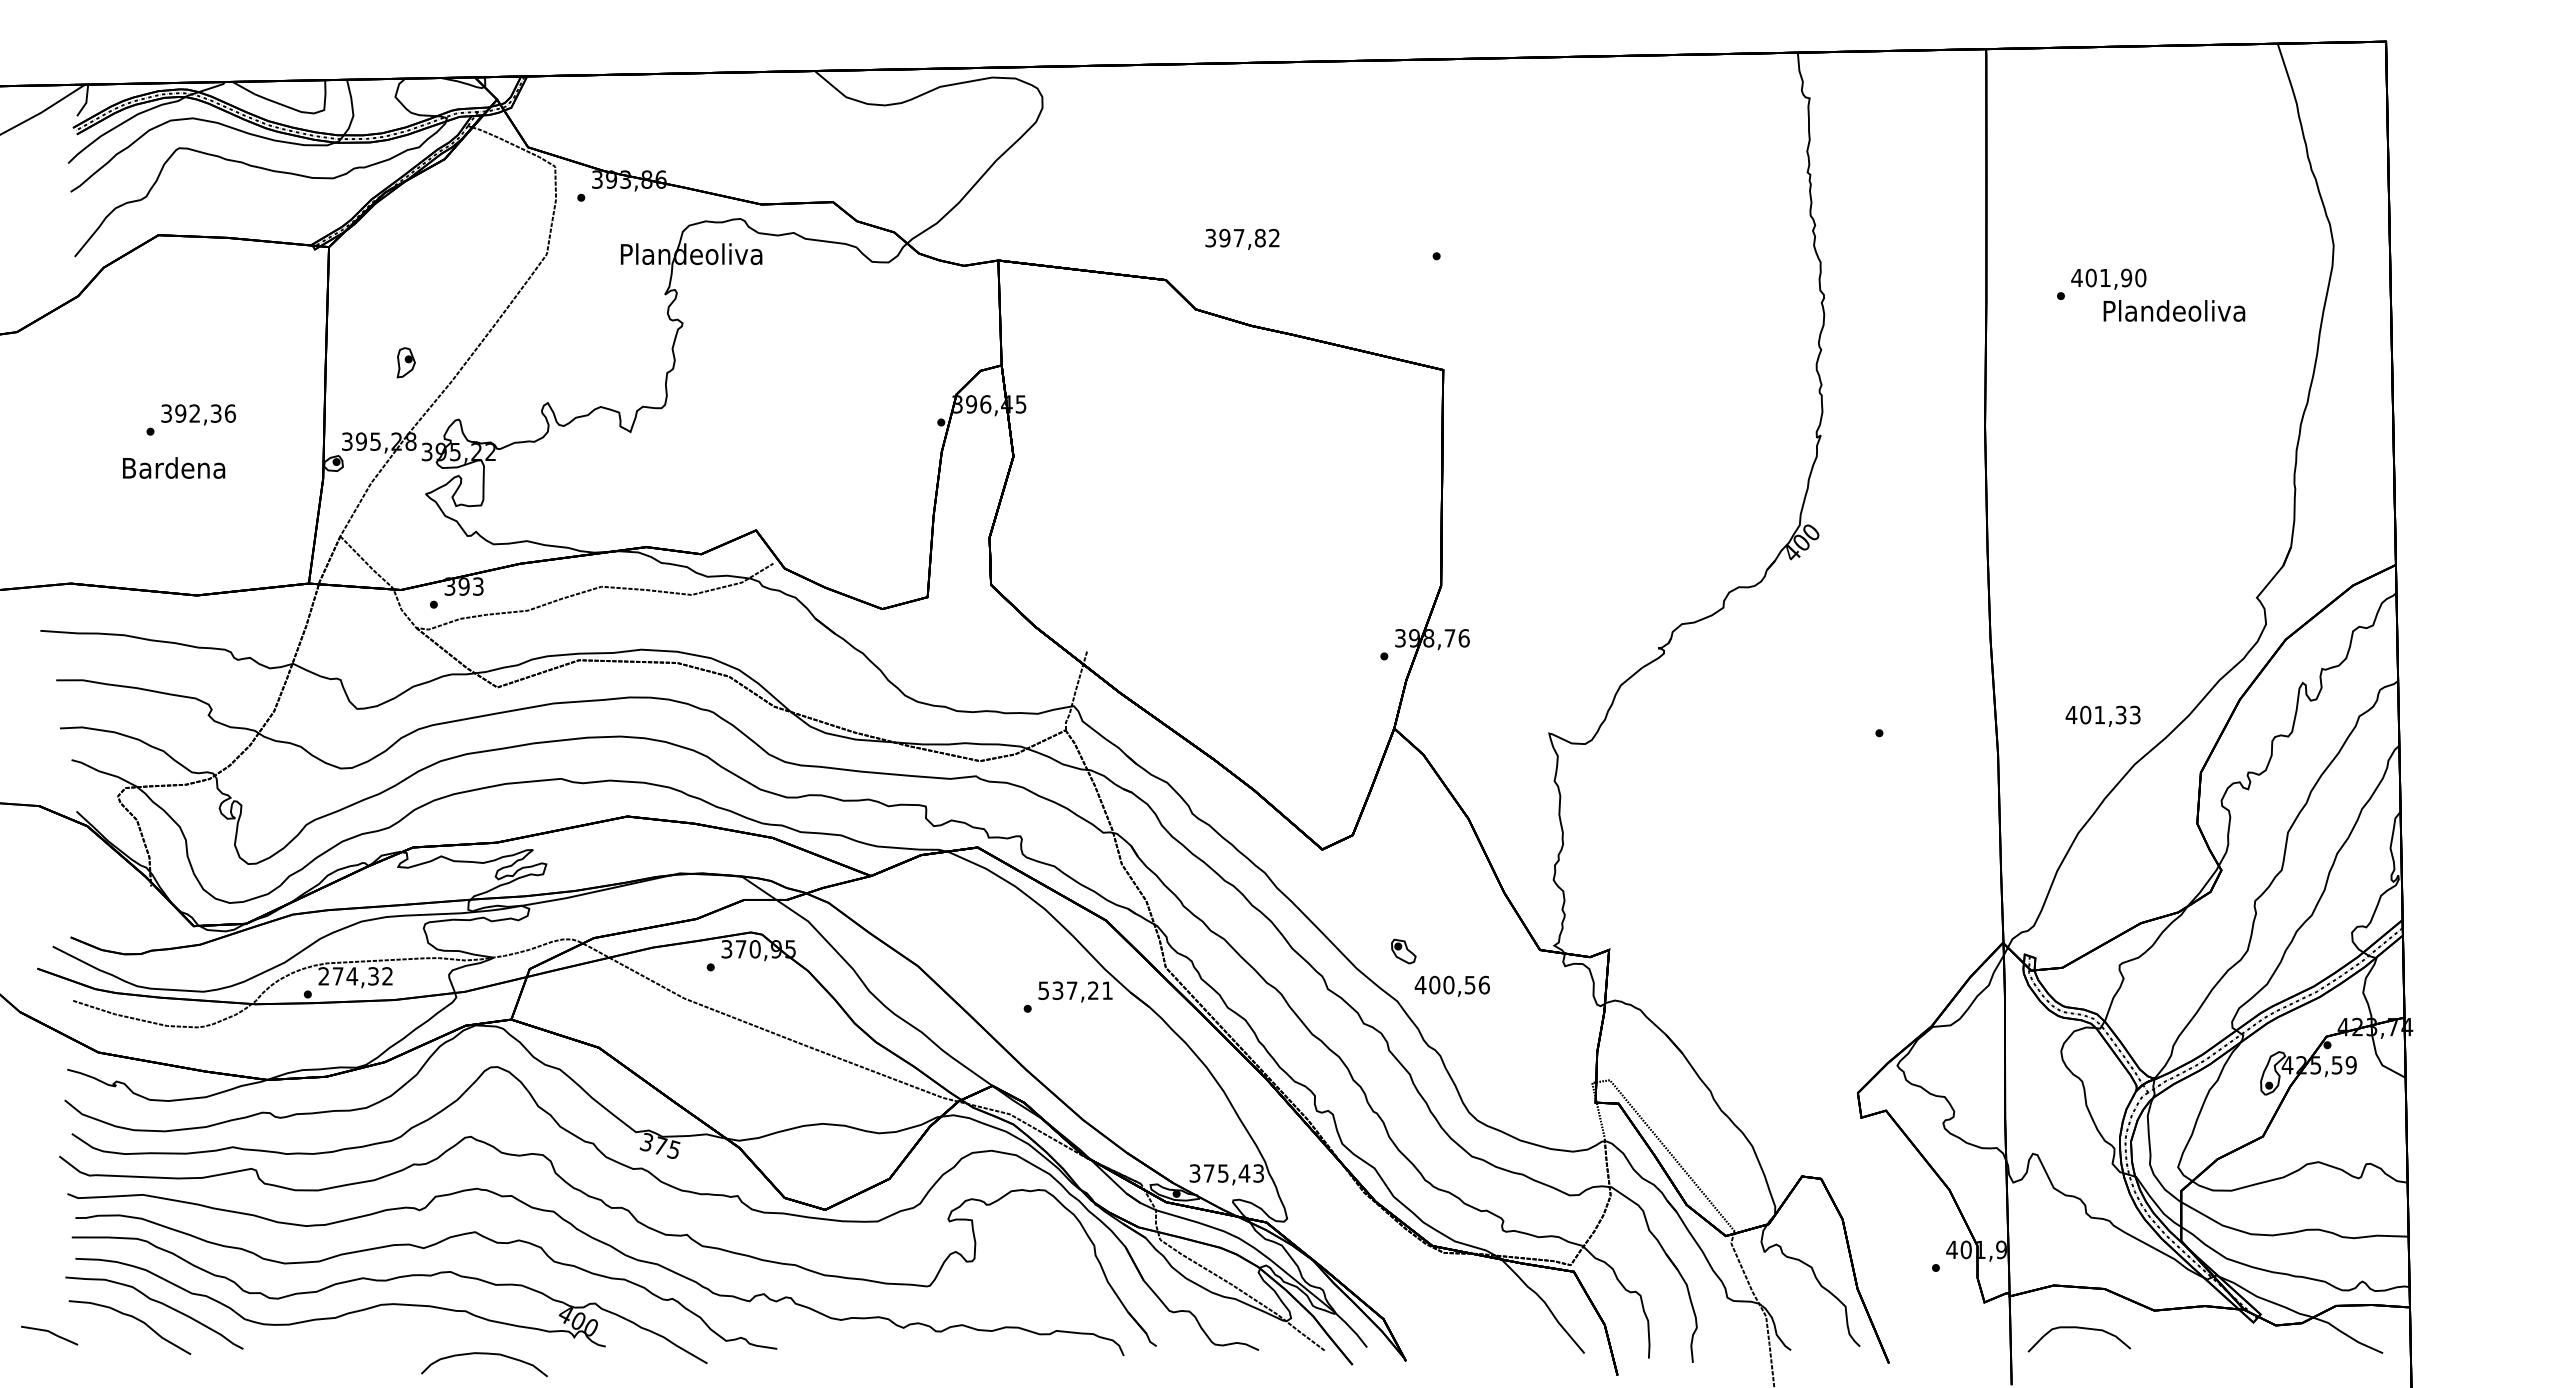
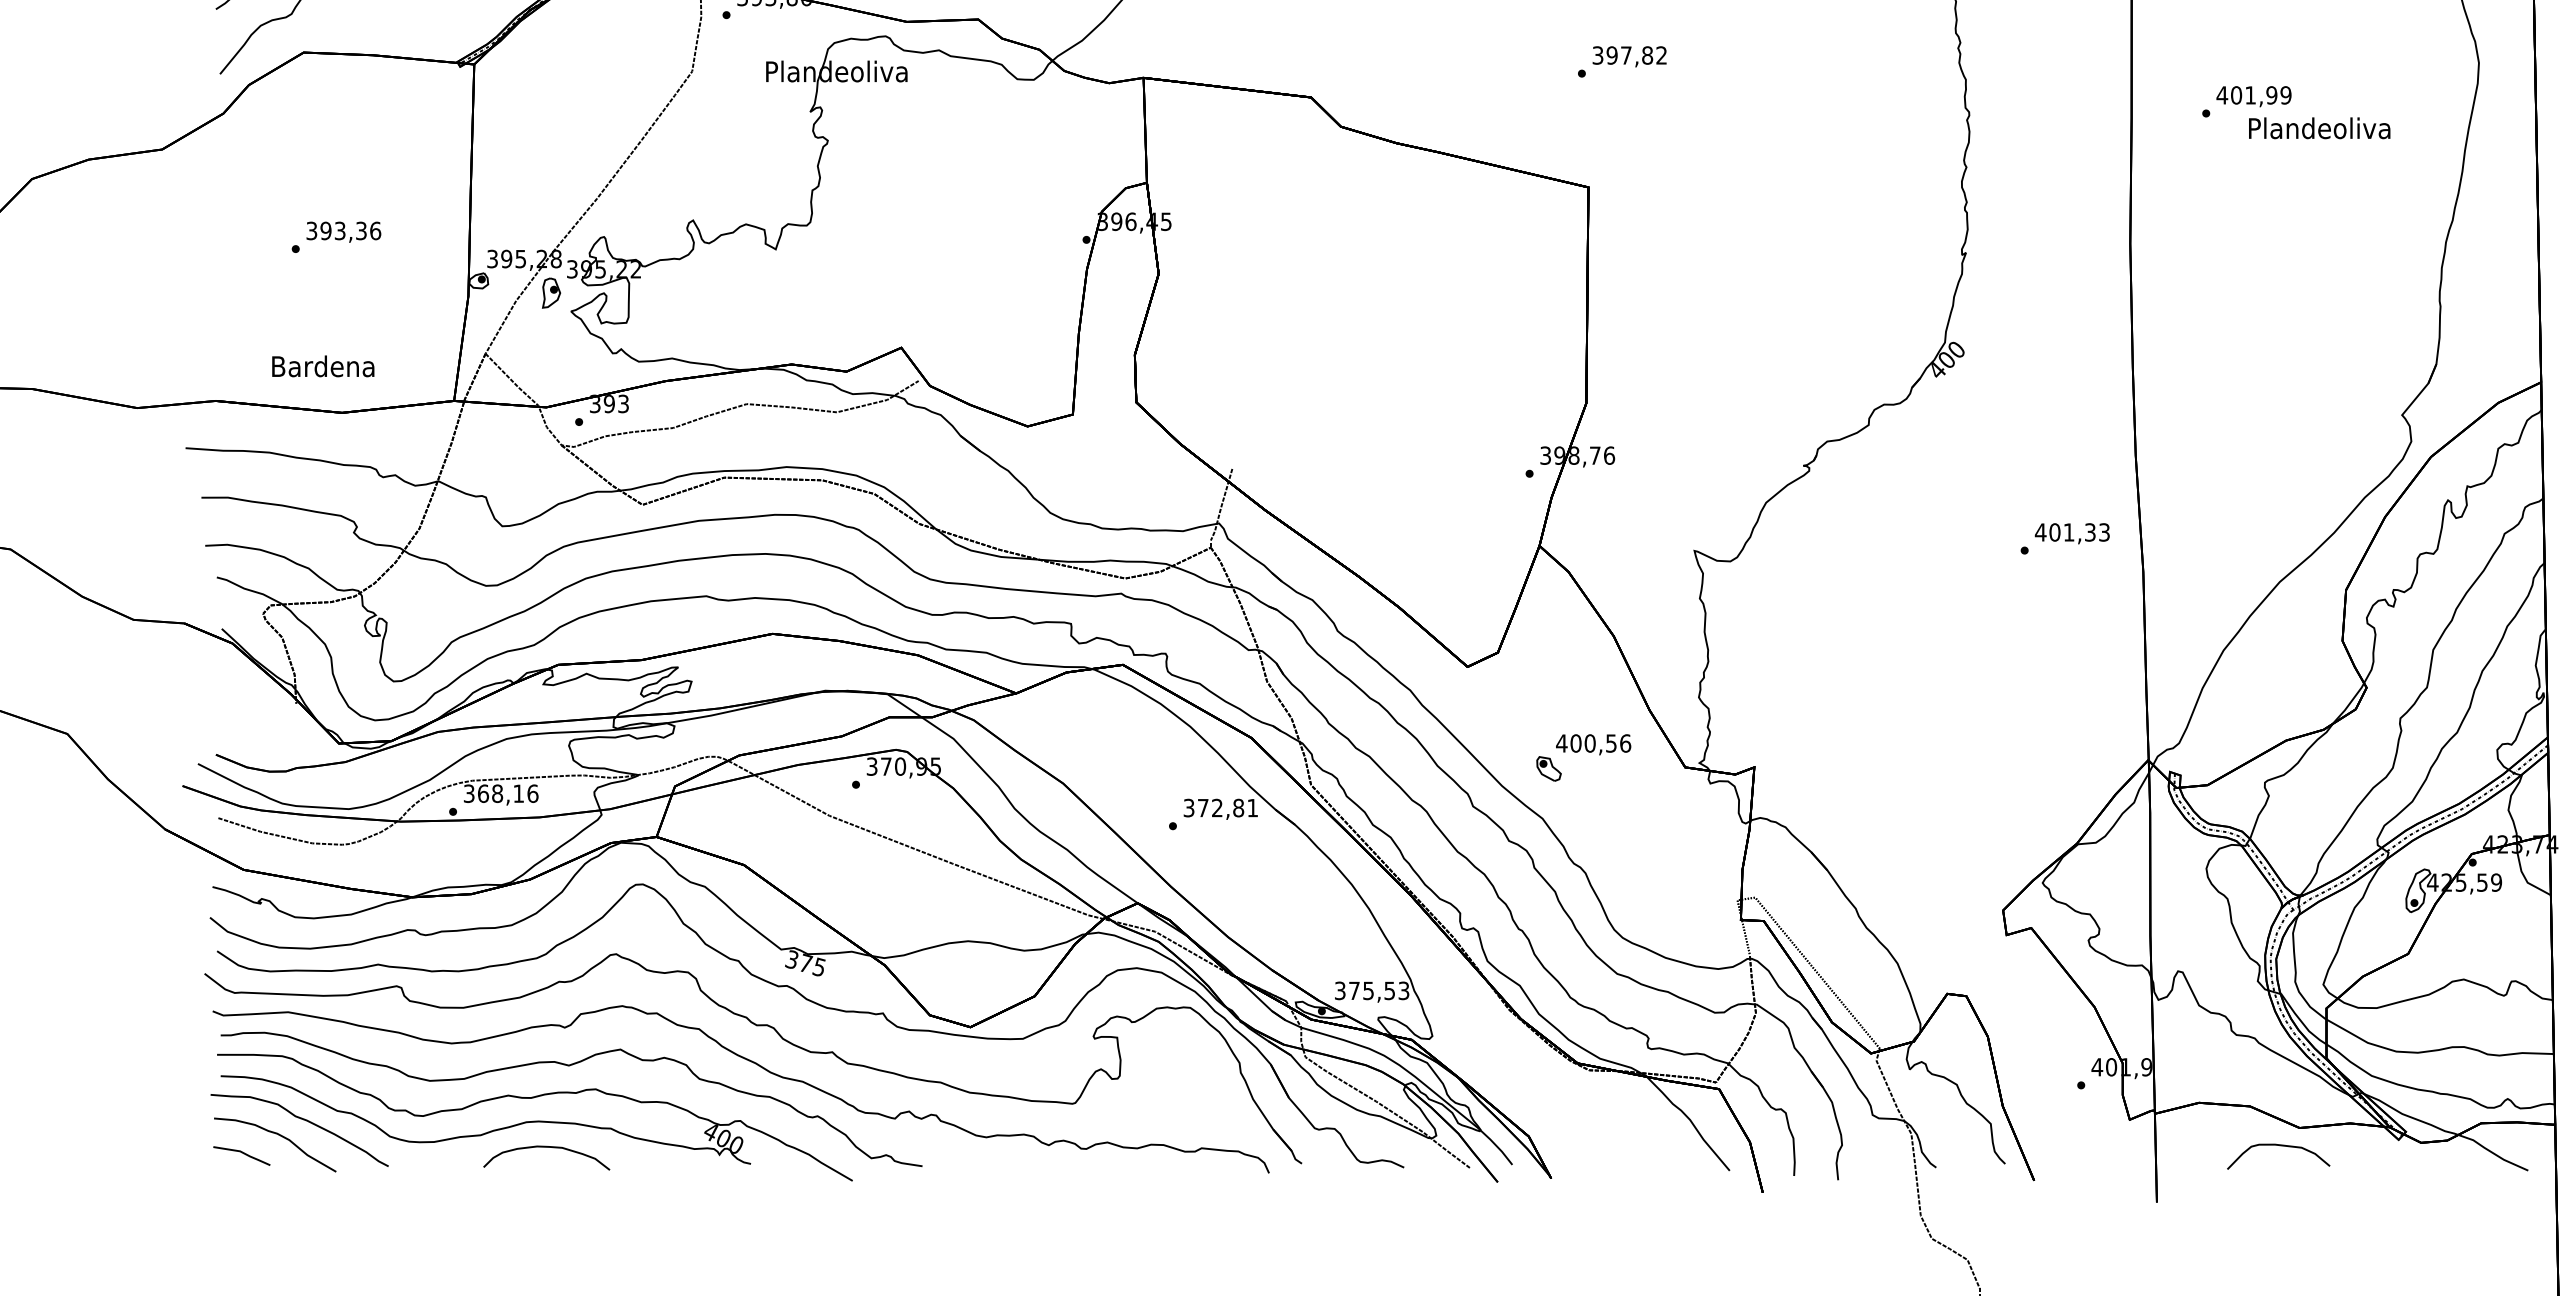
text: (1242, 238) -> (1629, 55), moved
text: (2140, 278) -> (2285, 95), 401,90 -> 401,99
part: (405, 362) -> (550, 292), moved
text: (194, 413) -> (339, 230), 392,36 -> 393,36
text: (174, 467) -> (323, 365), moved
text: (2102, 715) -> (2071, 532), moved
text: (355, 976) -> (500, 793), 274,32 -> 368,16
text: (1451, 985) -> (1592, 743), moved
text: (1068, 990) -> (1213, 807), 537,21 -> 372,81
text: (1244, 1173) -> (1389, 990), 375,43 -> 375,53
curve: (2083, 1329) -> (2282, 1146), moved
line: (50, 1333) -> (242, 1153), moved
curve: (484, 1354) -> (546, 1147), moved

